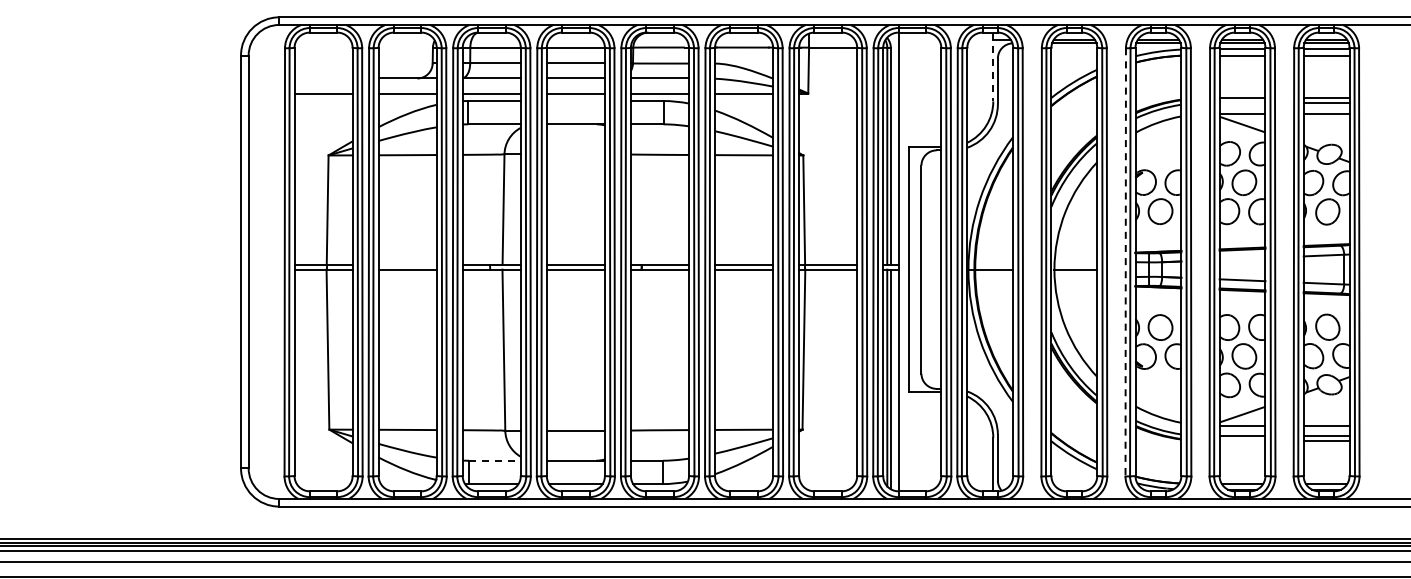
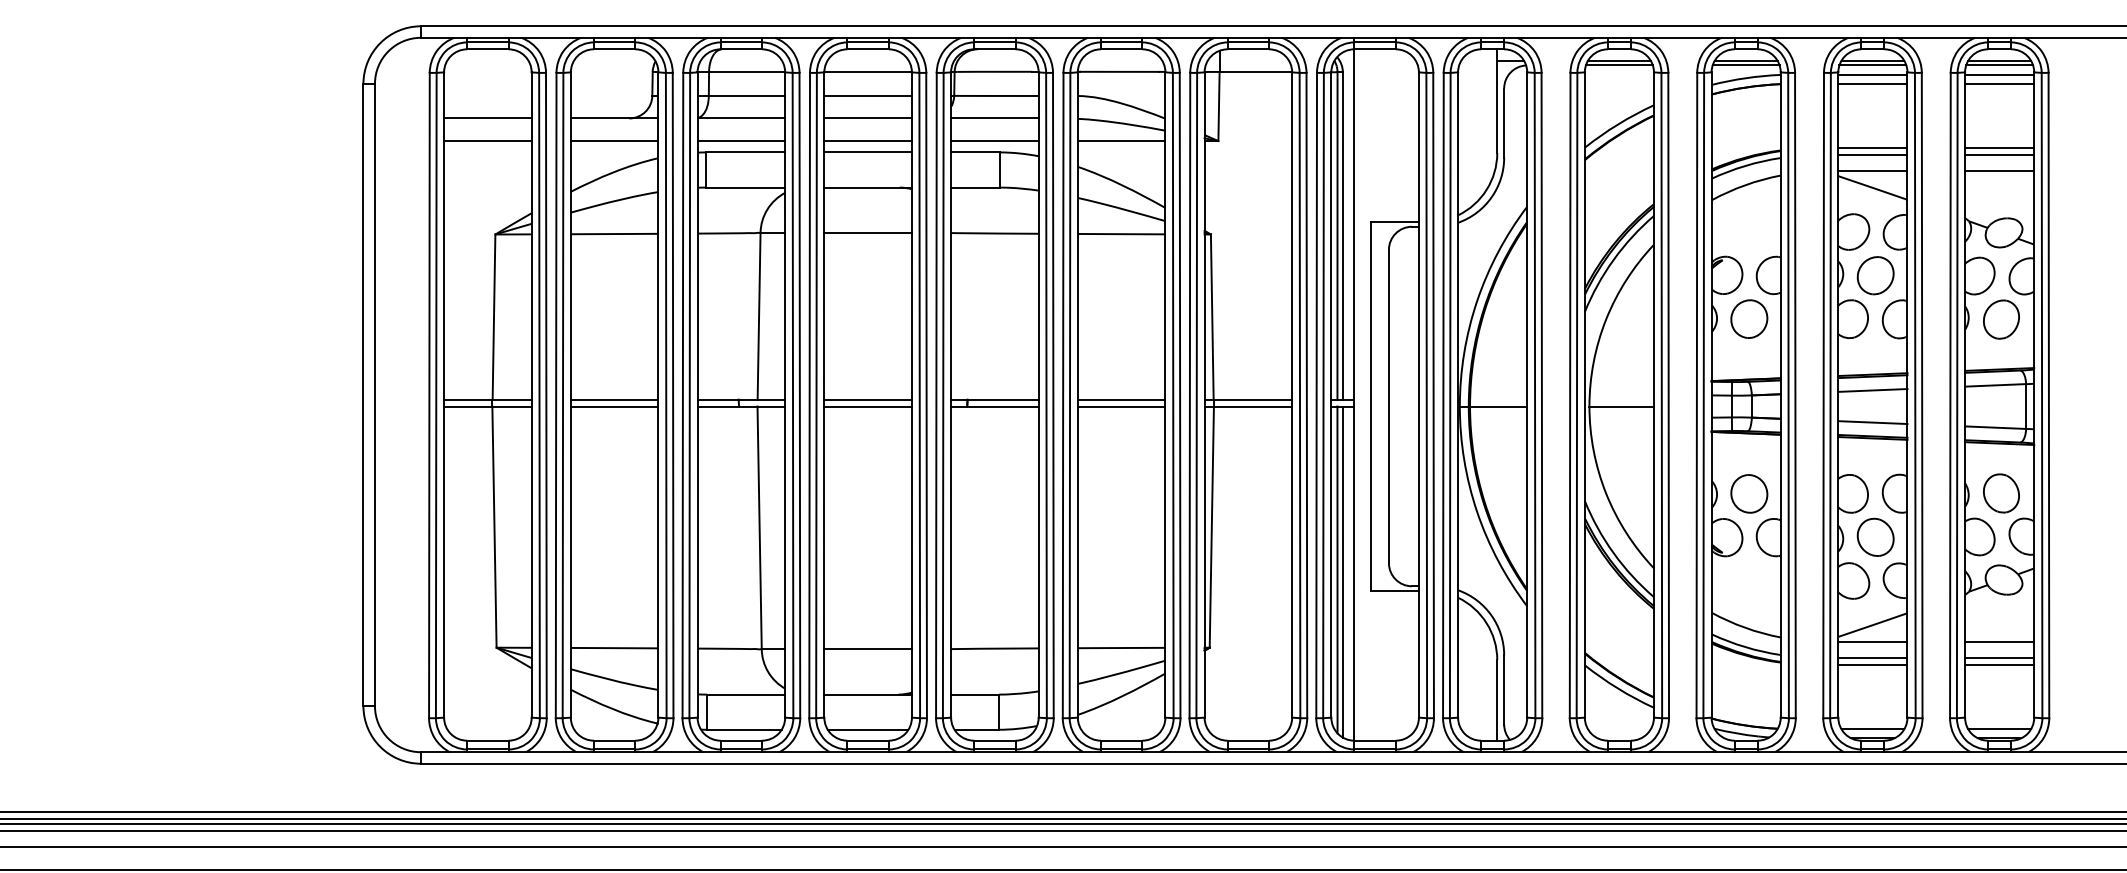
line: (993, 67) -> (1497, 101), dashed -> solid
line: (323, 78) -> (487, 118), added
line: (575, 101) -> (867, 153), added
line: (1242, 102) -> (1872, 154), added
line: (575, 154) -> (867, 233), added
line: (1242, 258) -> (1872, 389), added
line: (1125, 262) -> (1696, 395), dashed -> solid
line: (407, 265) -> (614, 400), added
line: (1242, 440) -> (1872, 664), added
line: (494, 460) -> (745, 694), dashed -> solid

